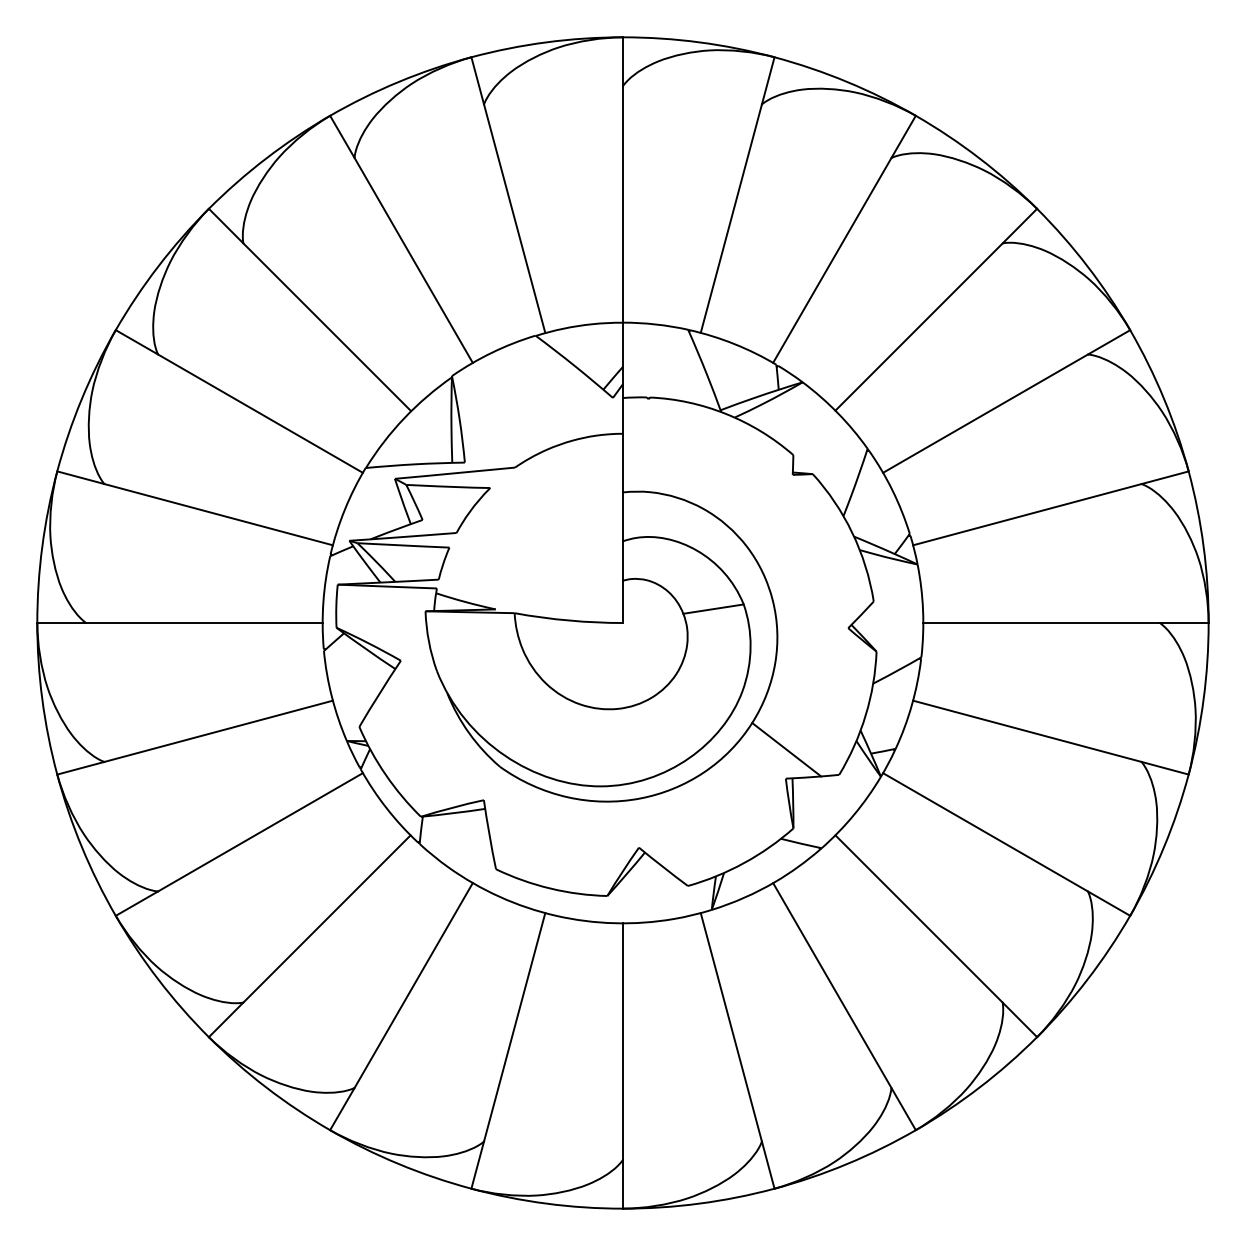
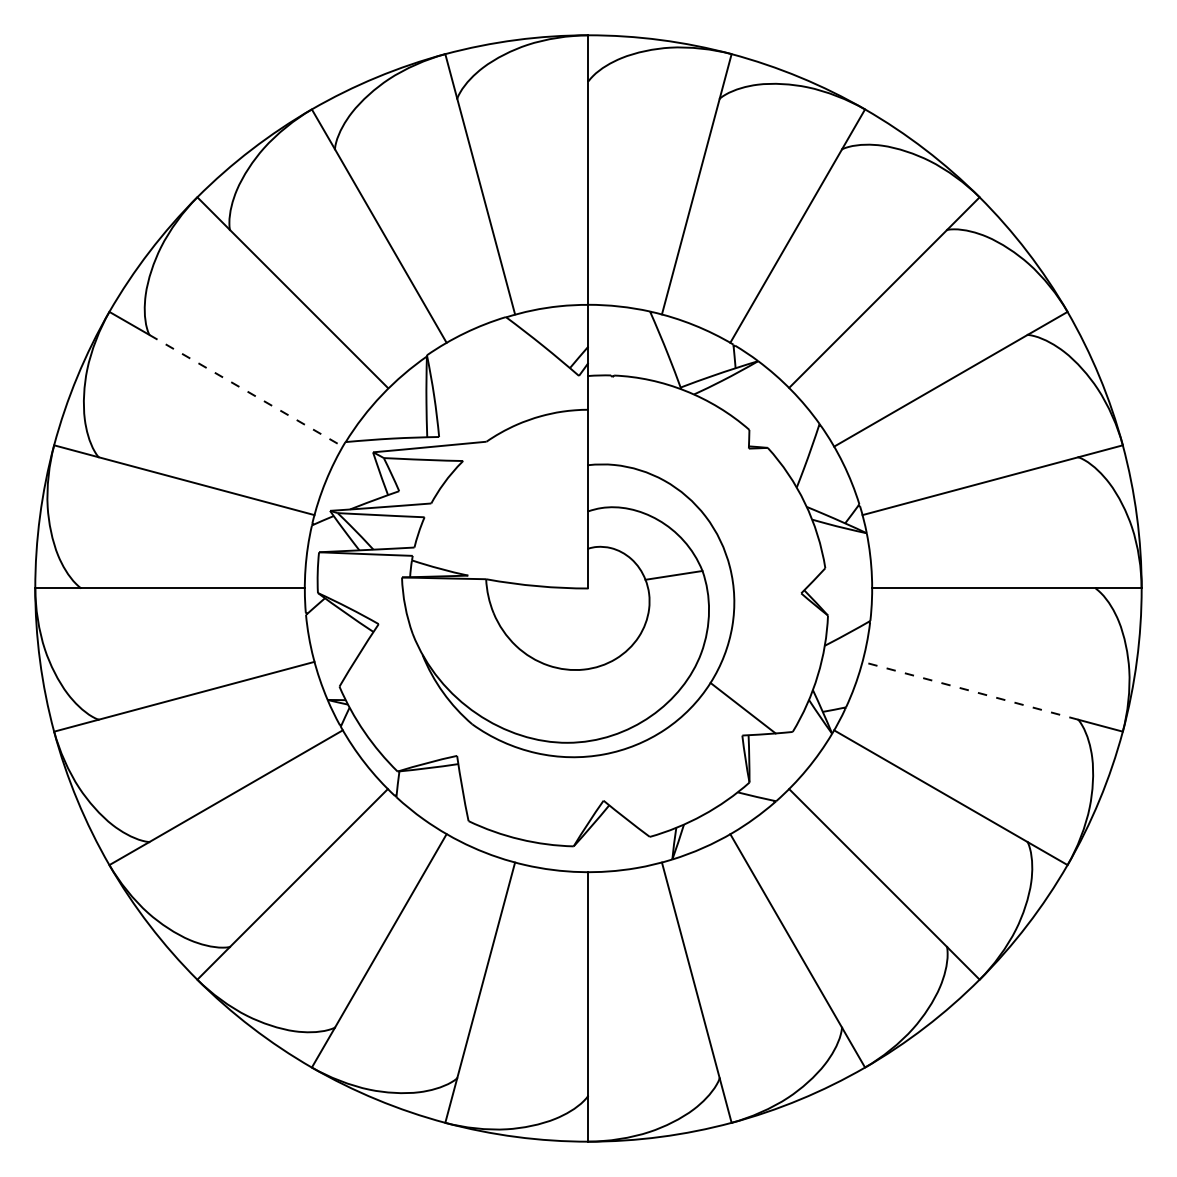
line: (260, 413) -> (246, 390), solid -> dashed
line: (1027, 730) -> (970, 690), solid -> dashed

